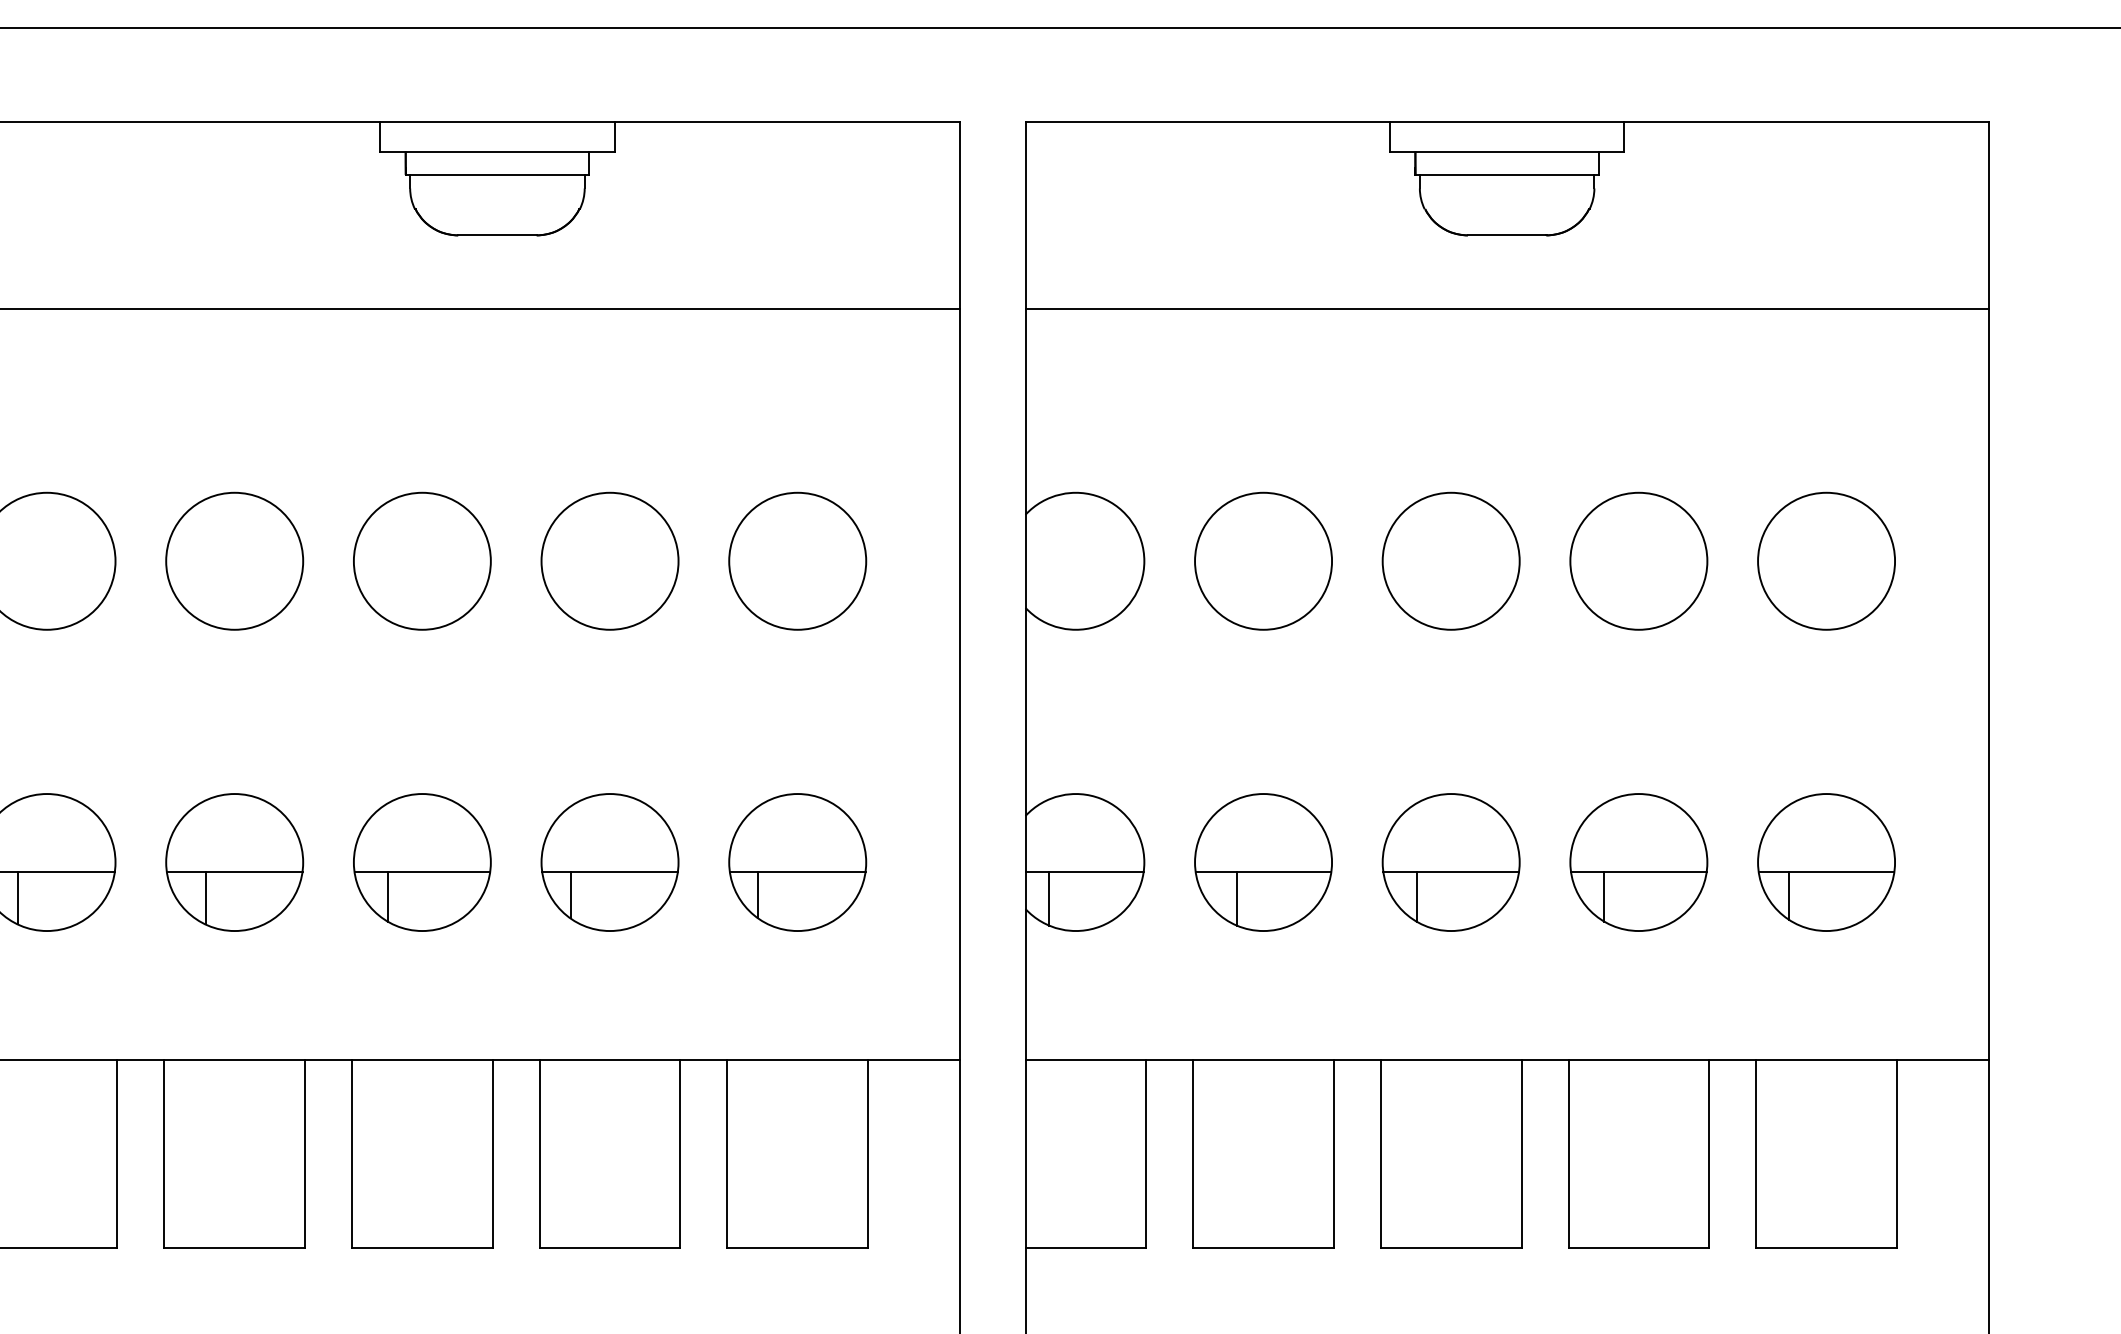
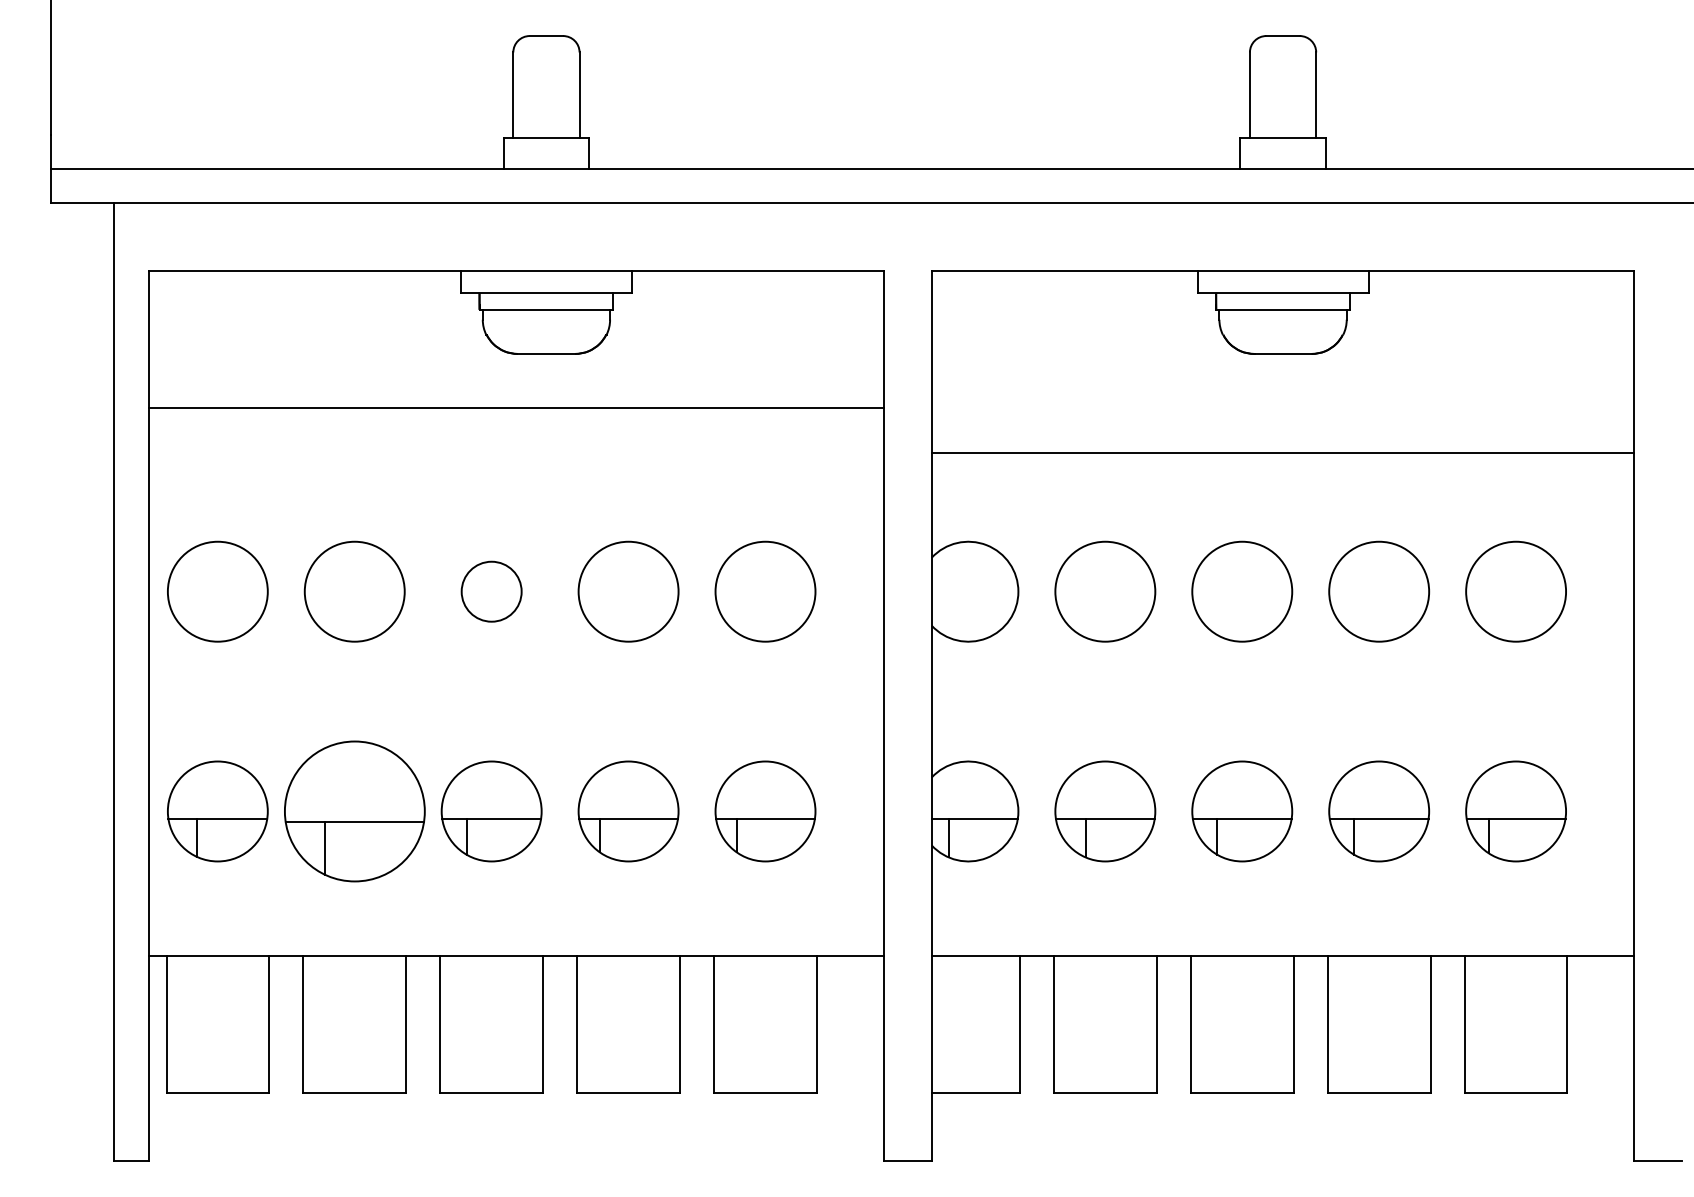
line: (1506, 308) -> (1282, 452), moved
circle: (422, 560) -> (491, 591), size x0.6
part: (234, 862) -> (354, 811), size x1.4

